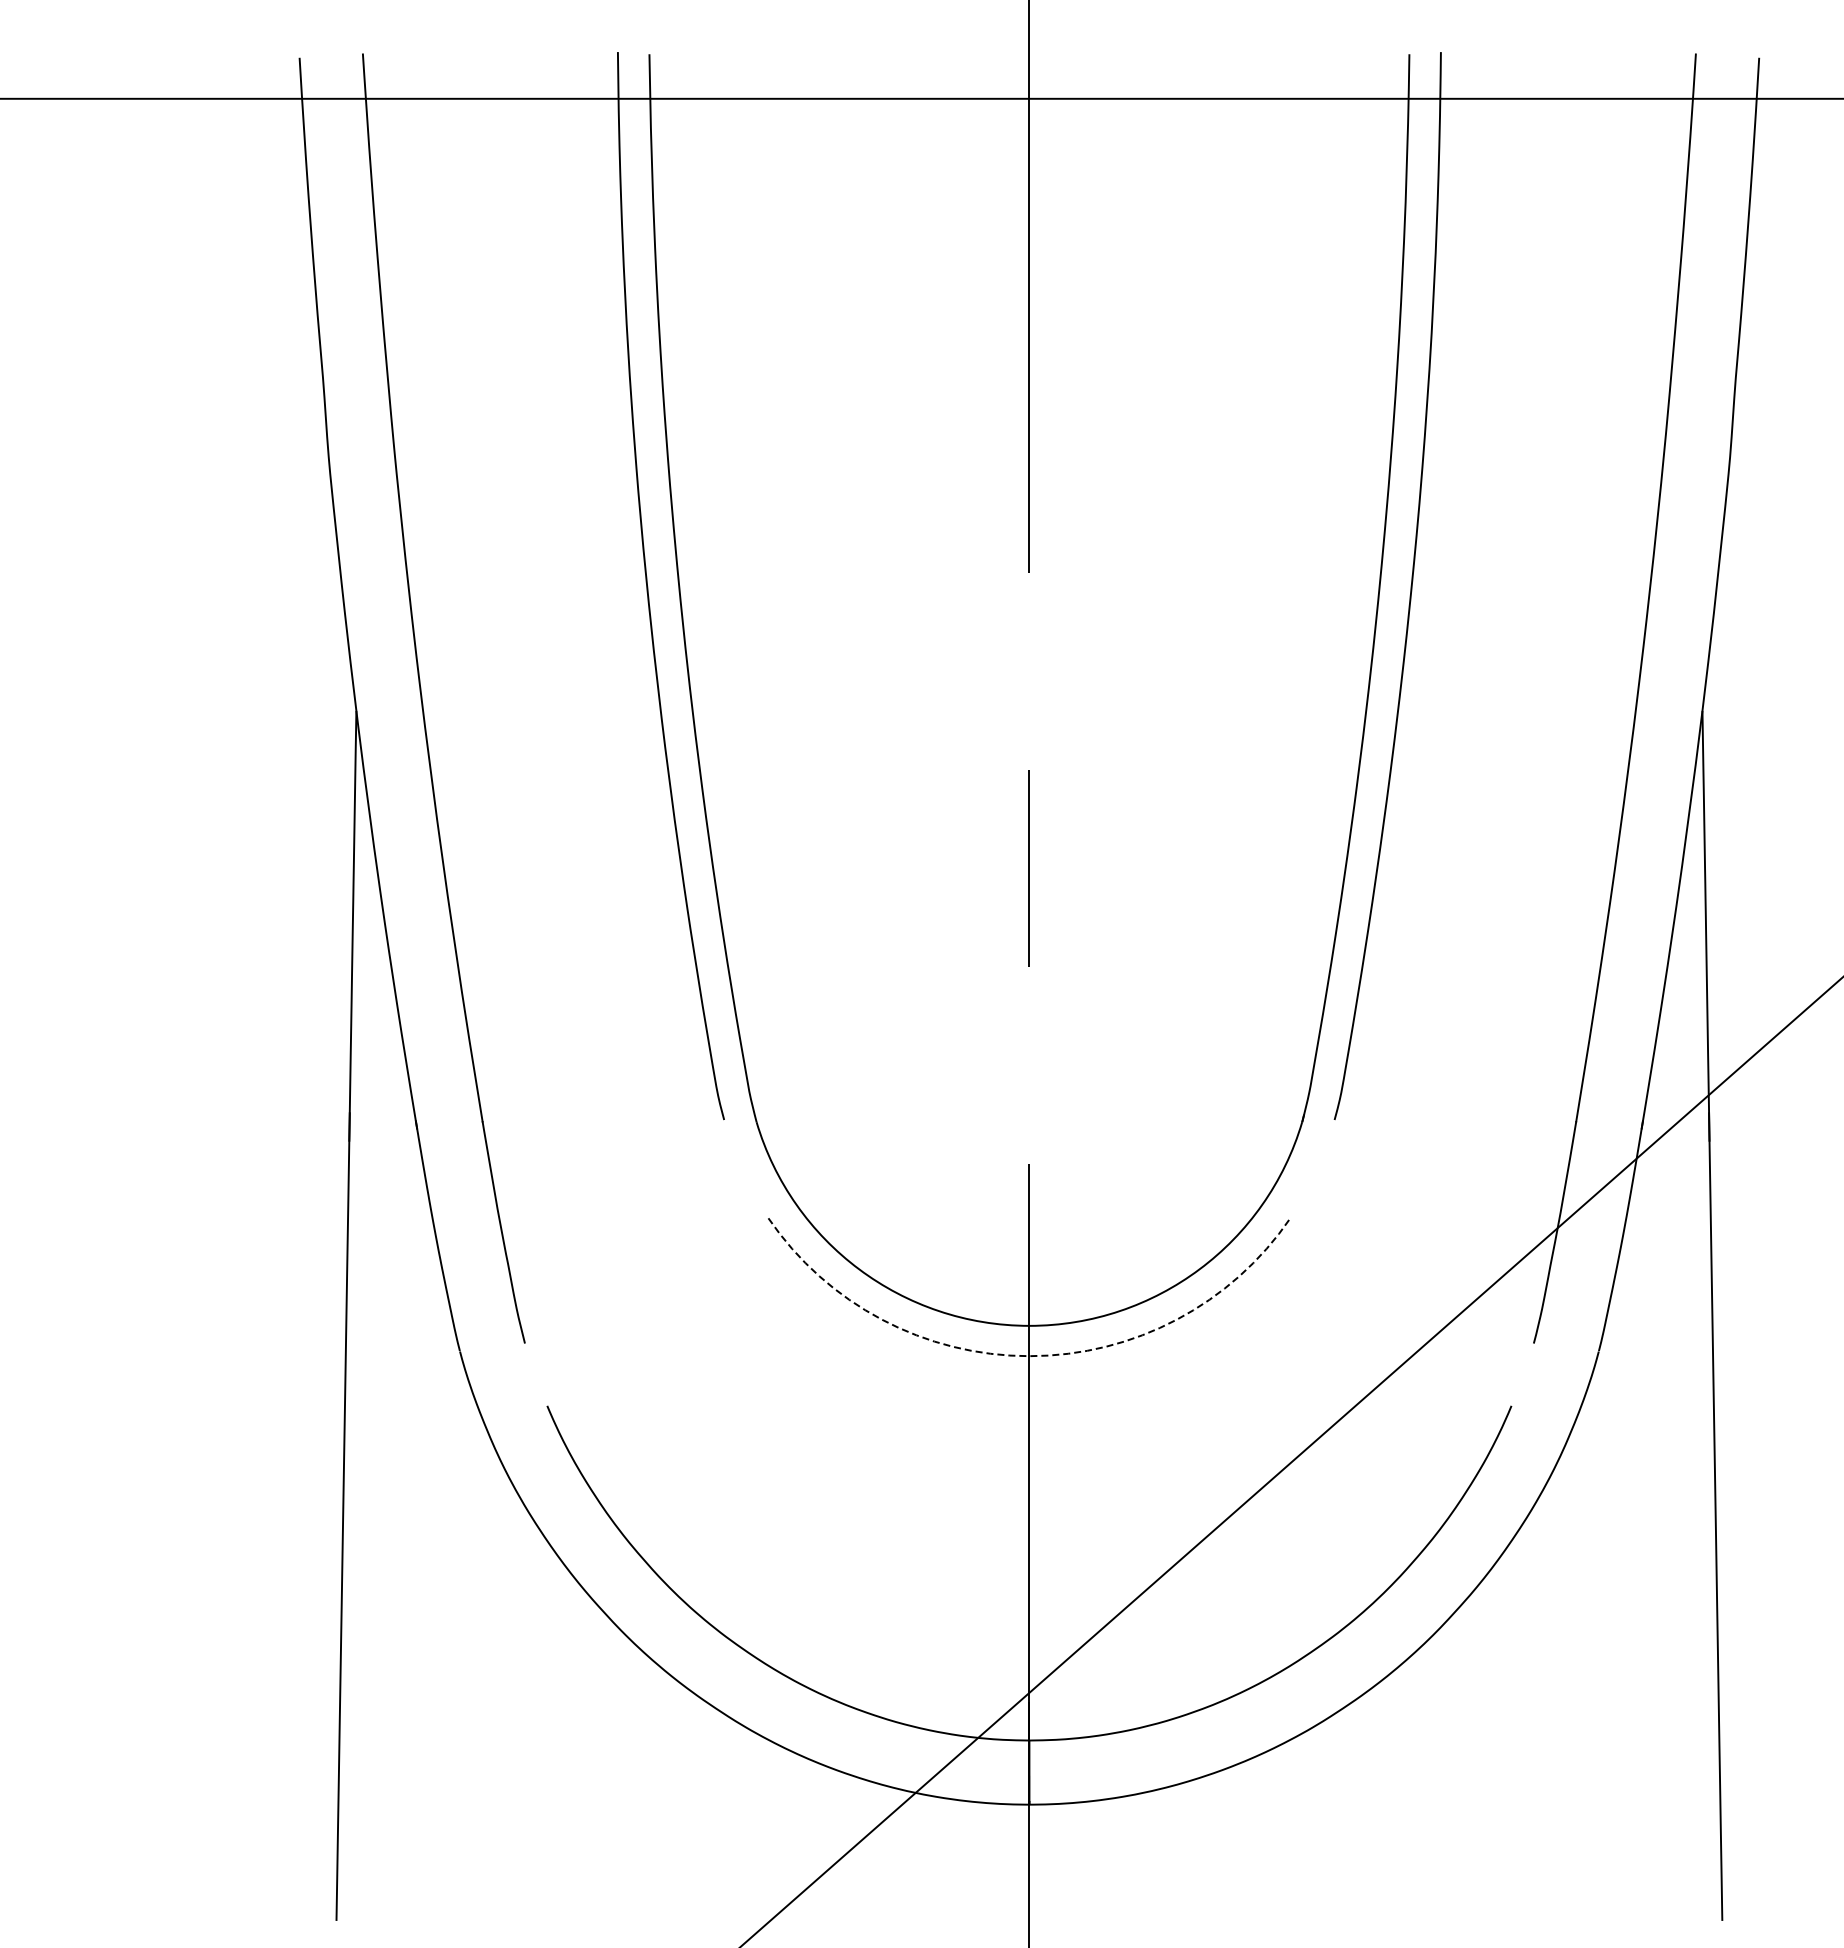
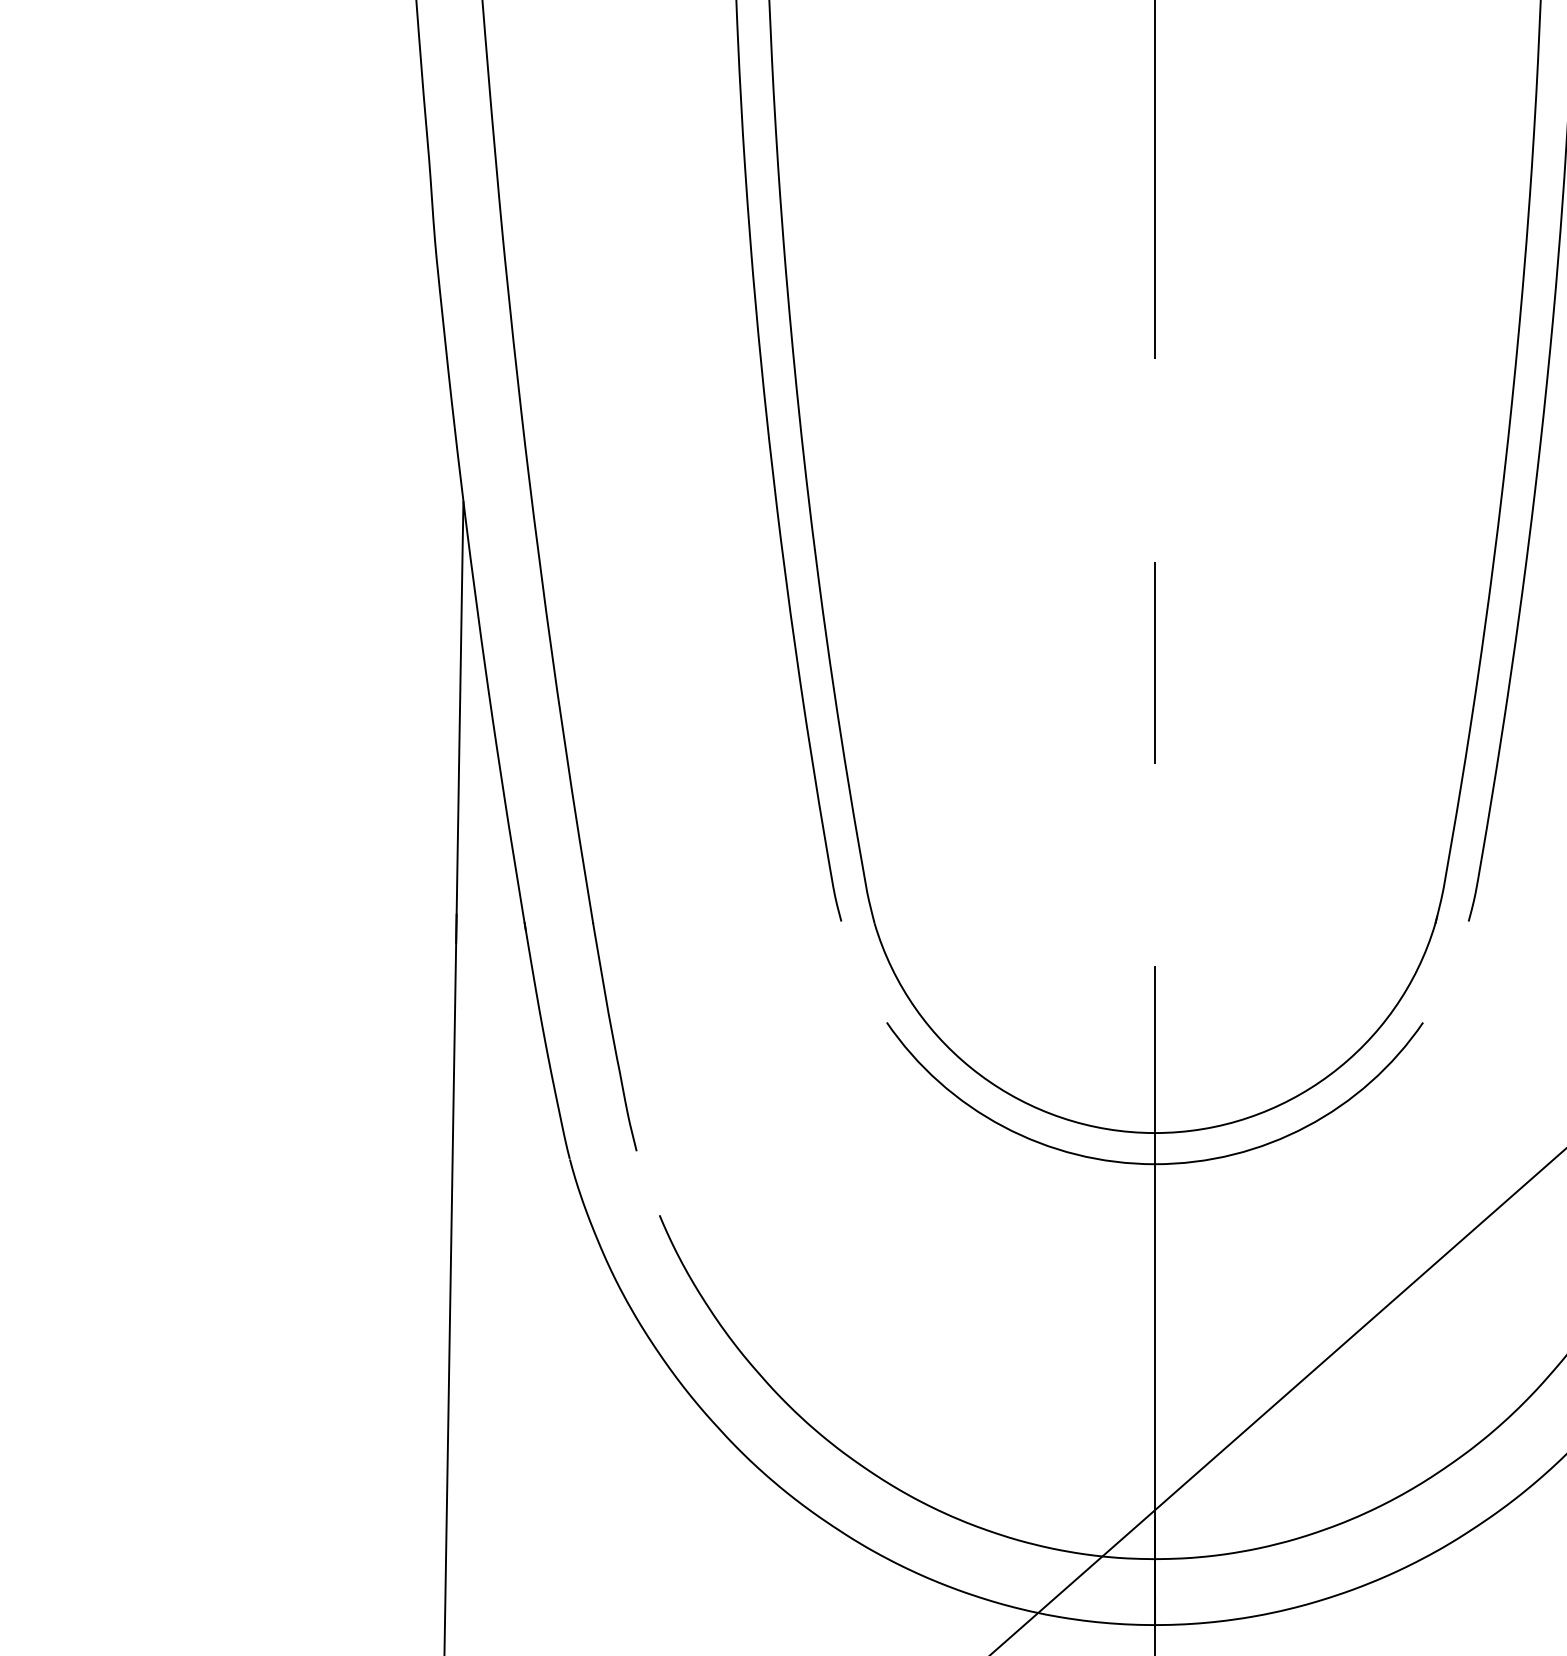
arc: (1029, 1356) -> (1155, 1164), dashed -> solid

